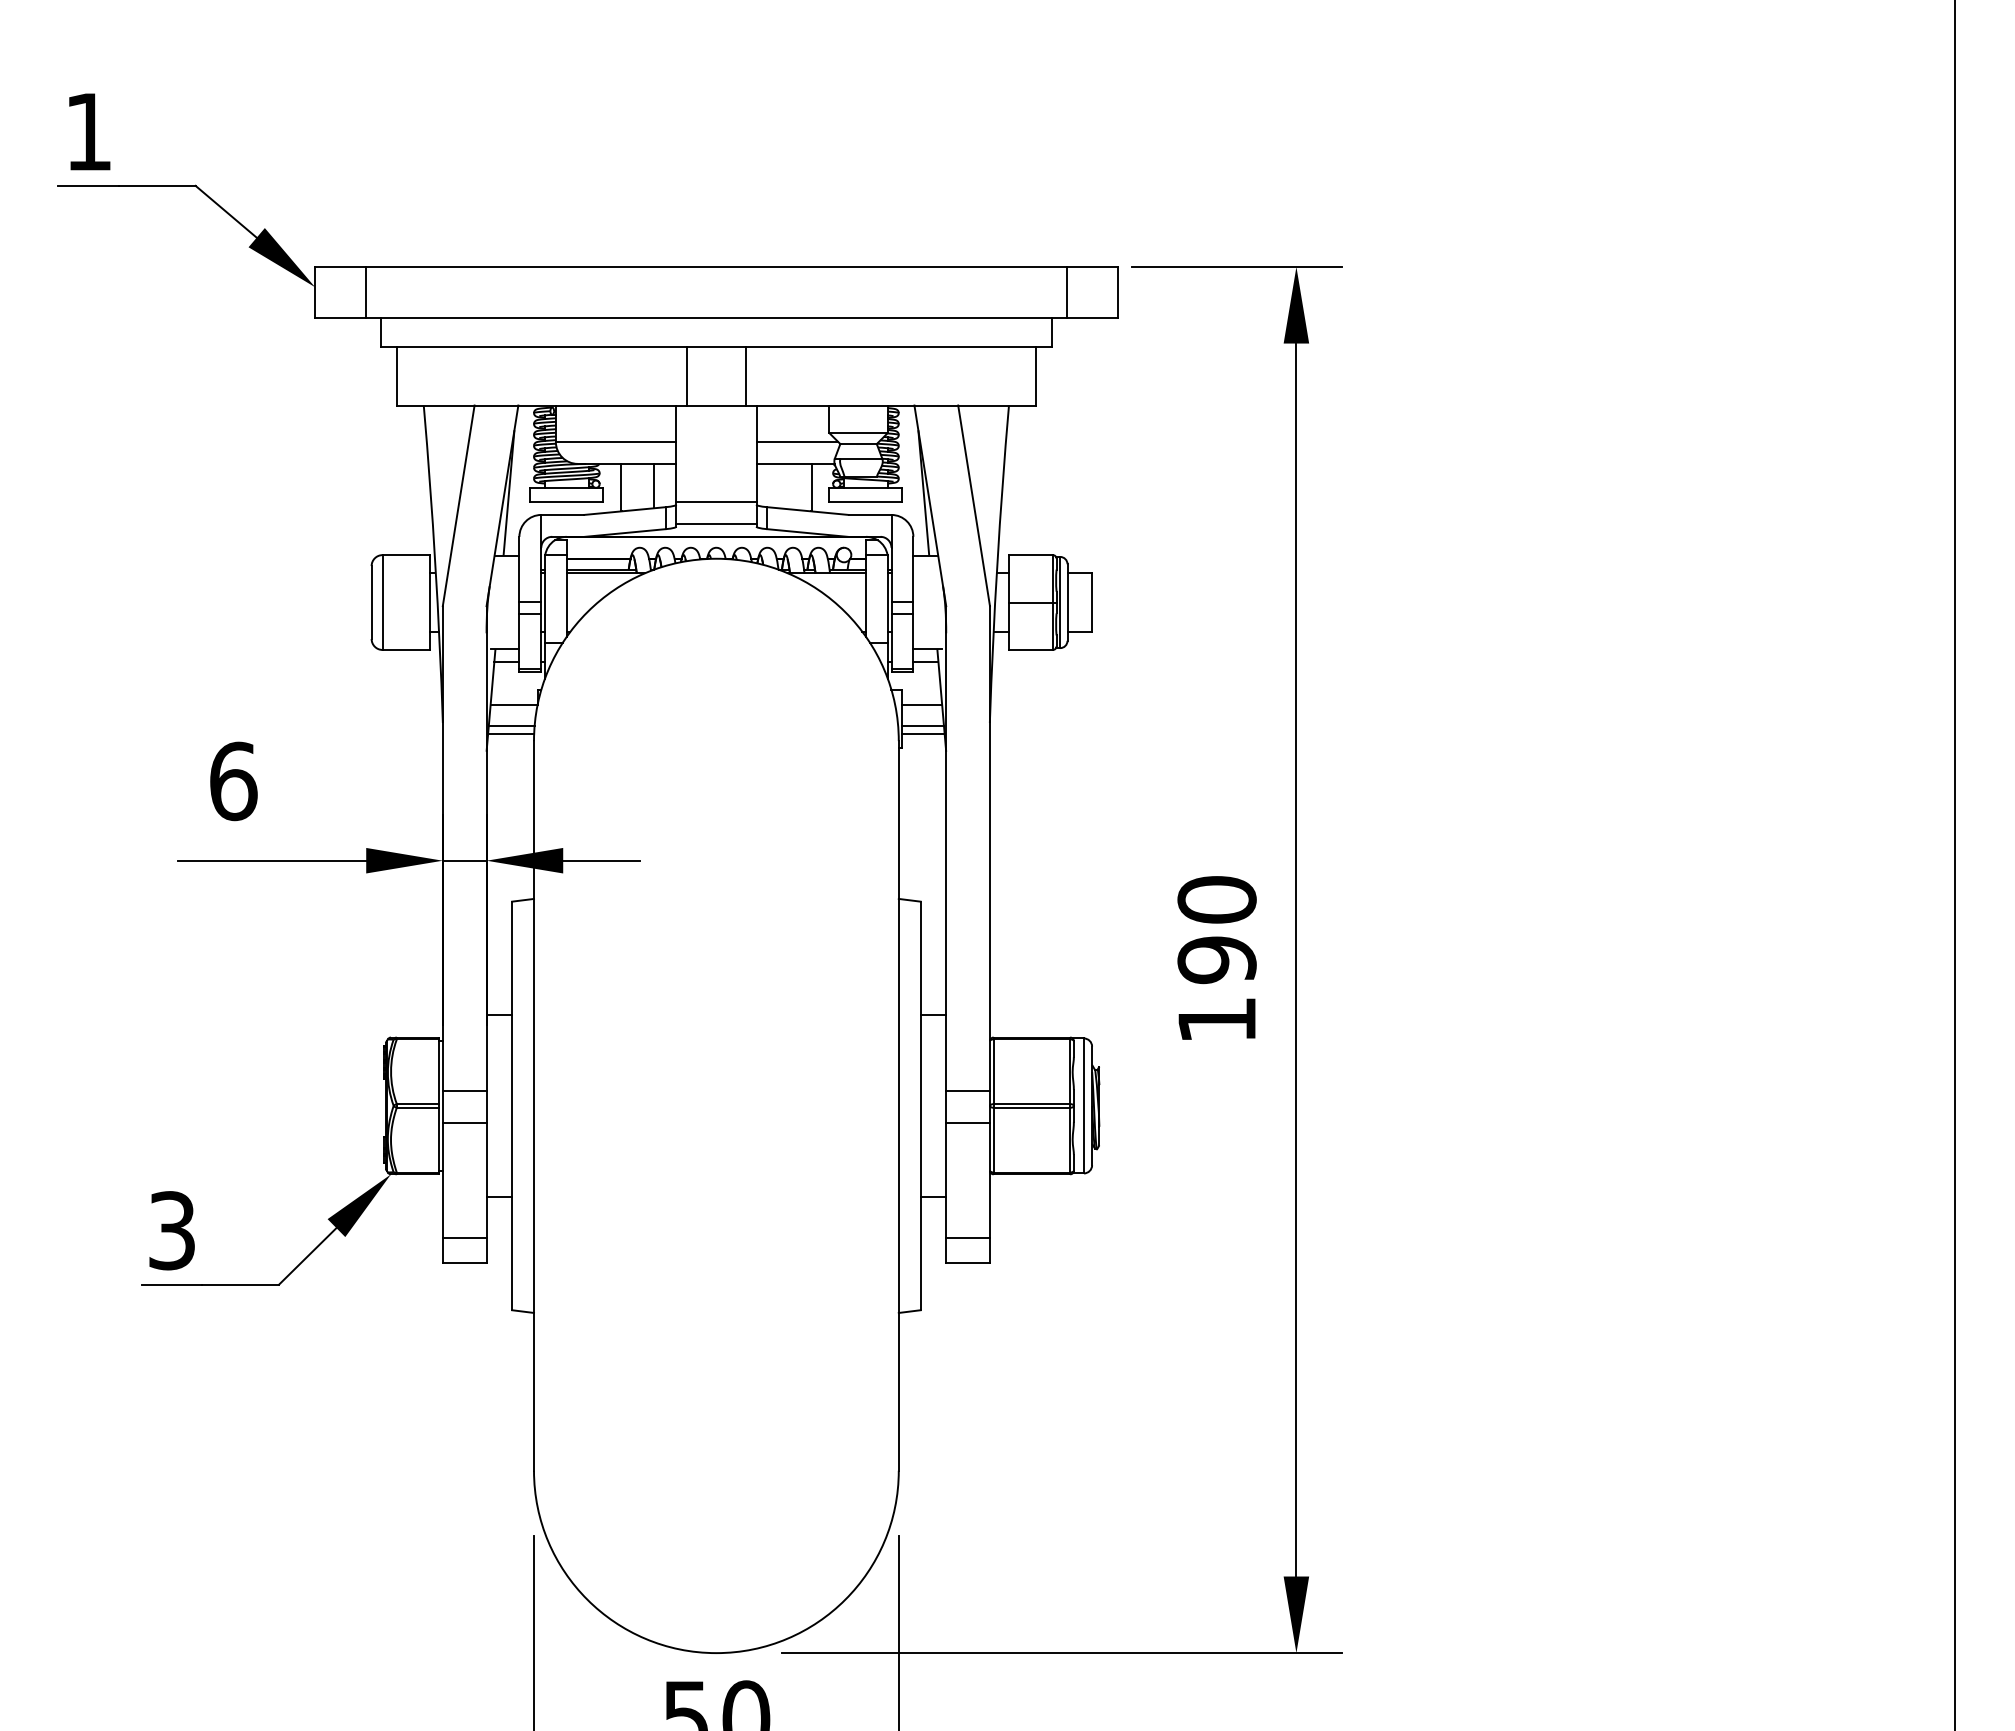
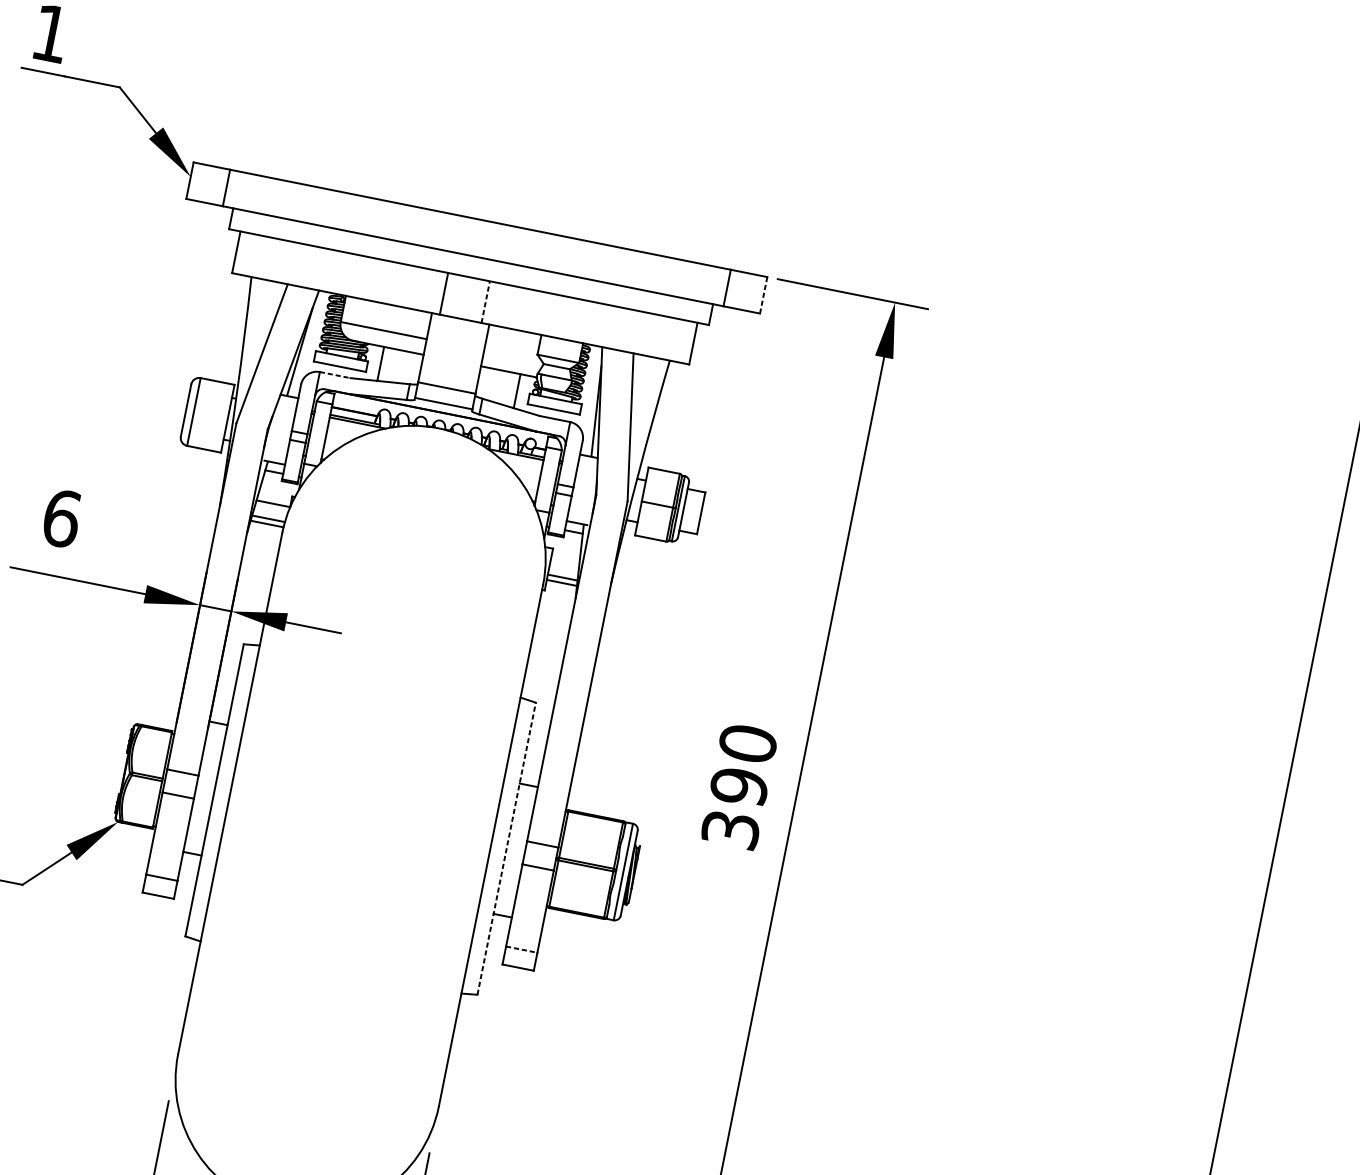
line: (1117, 292) -> (763, 295), solid -> dashed
line: (745, 375) -> (485, 301), solid -> dashed
line: (797, 442) -> (513, 356), removed
line: (654, 485) -> (405, 367), removed
line: (563, 514) -> (335, 374), solid -> dashed
line: (922, 704) -> (565, 561), removed
text: (1216, 1019) -> (730, 829), 190 -> 390
line: (920, 1105) -> (506, 848), solid -> dashed
line: (968, 1237) -> (522, 949), solid -> dashed

